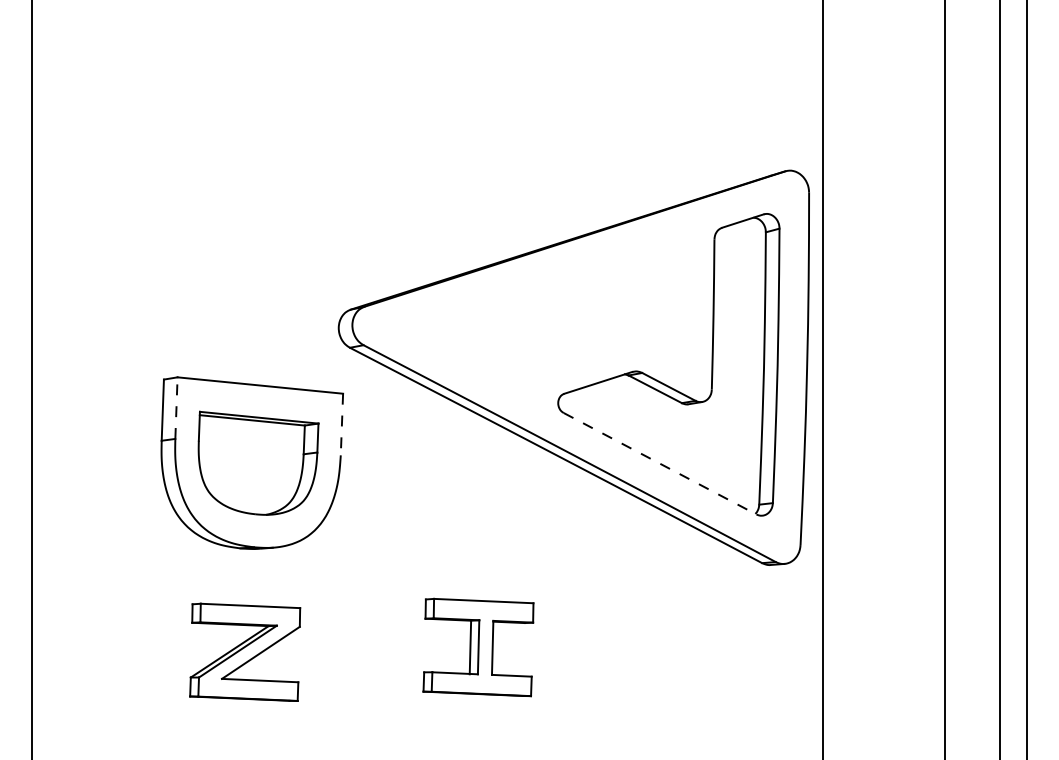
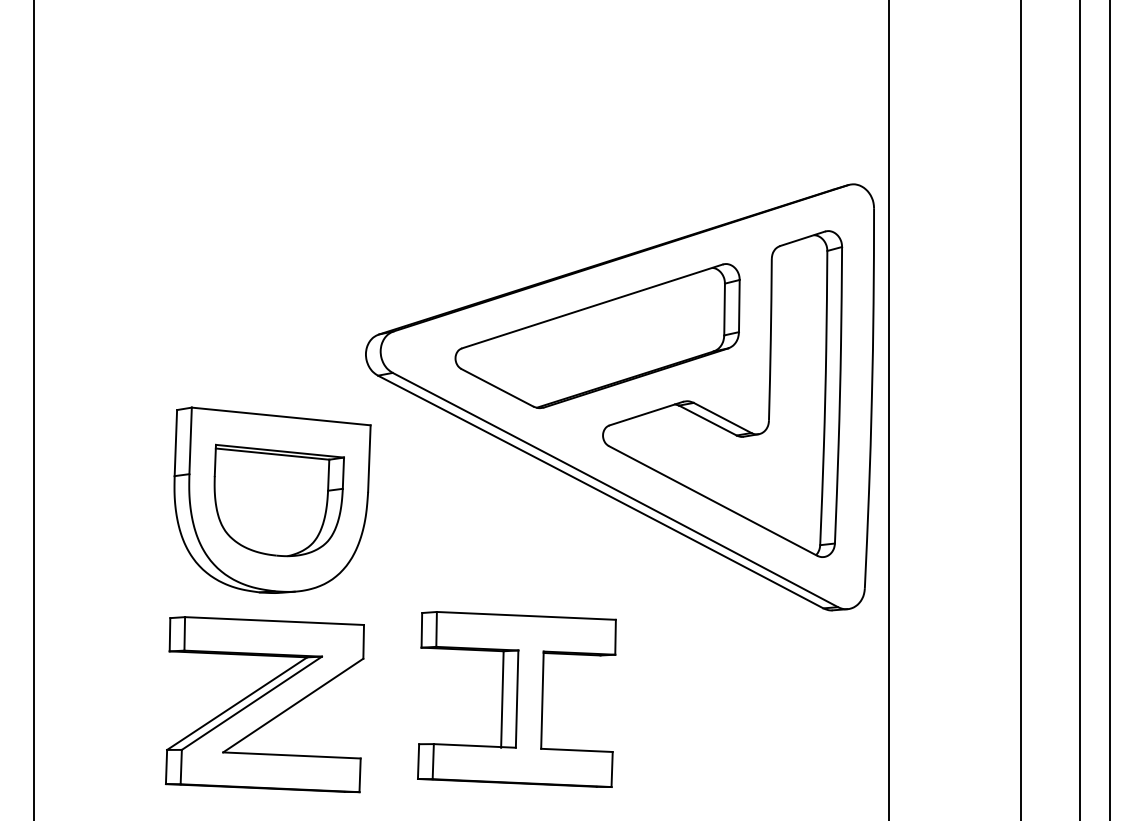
part: (552, 310) -> (596, 335), added
line: (176, 408) -> (190, 441), dashed -> solid
line: (341, 424) -> (368, 458), dashed -> solid
line: (660, 463) -> (713, 500), dashed -> solid
part: (478, 647) -> (516, 699), size x1.67
part: (244, 652) -> (264, 704), size x1.67

